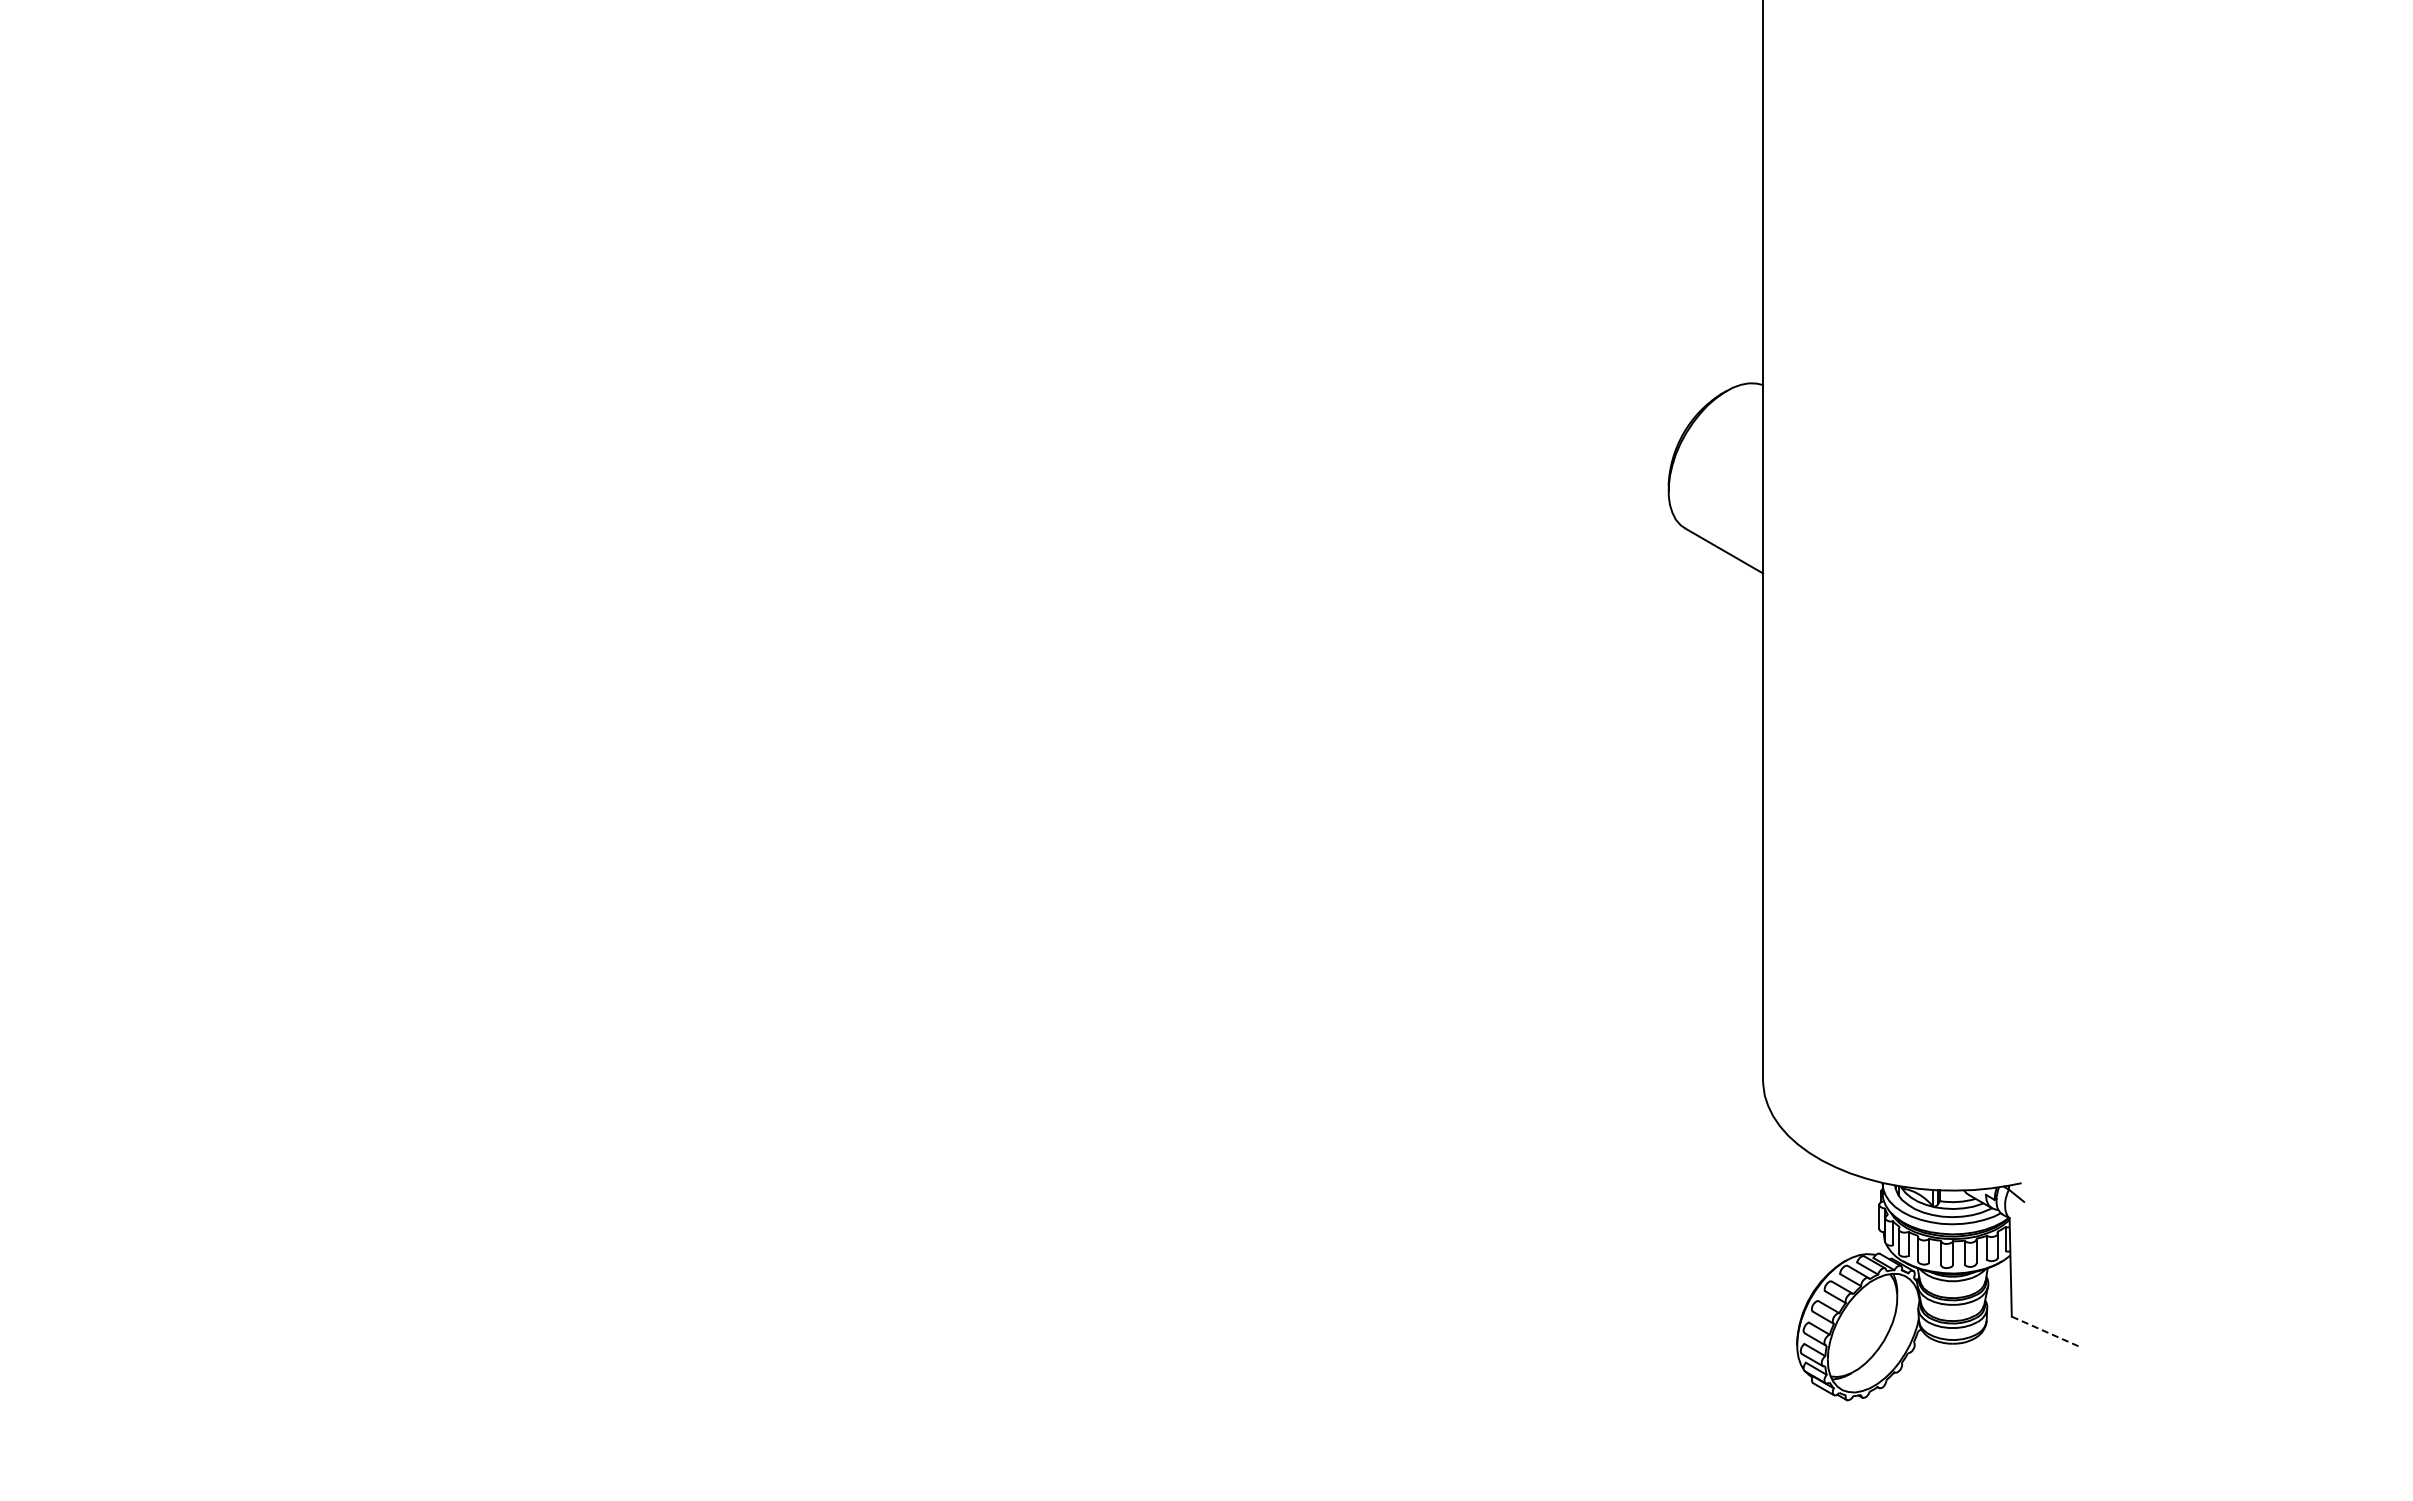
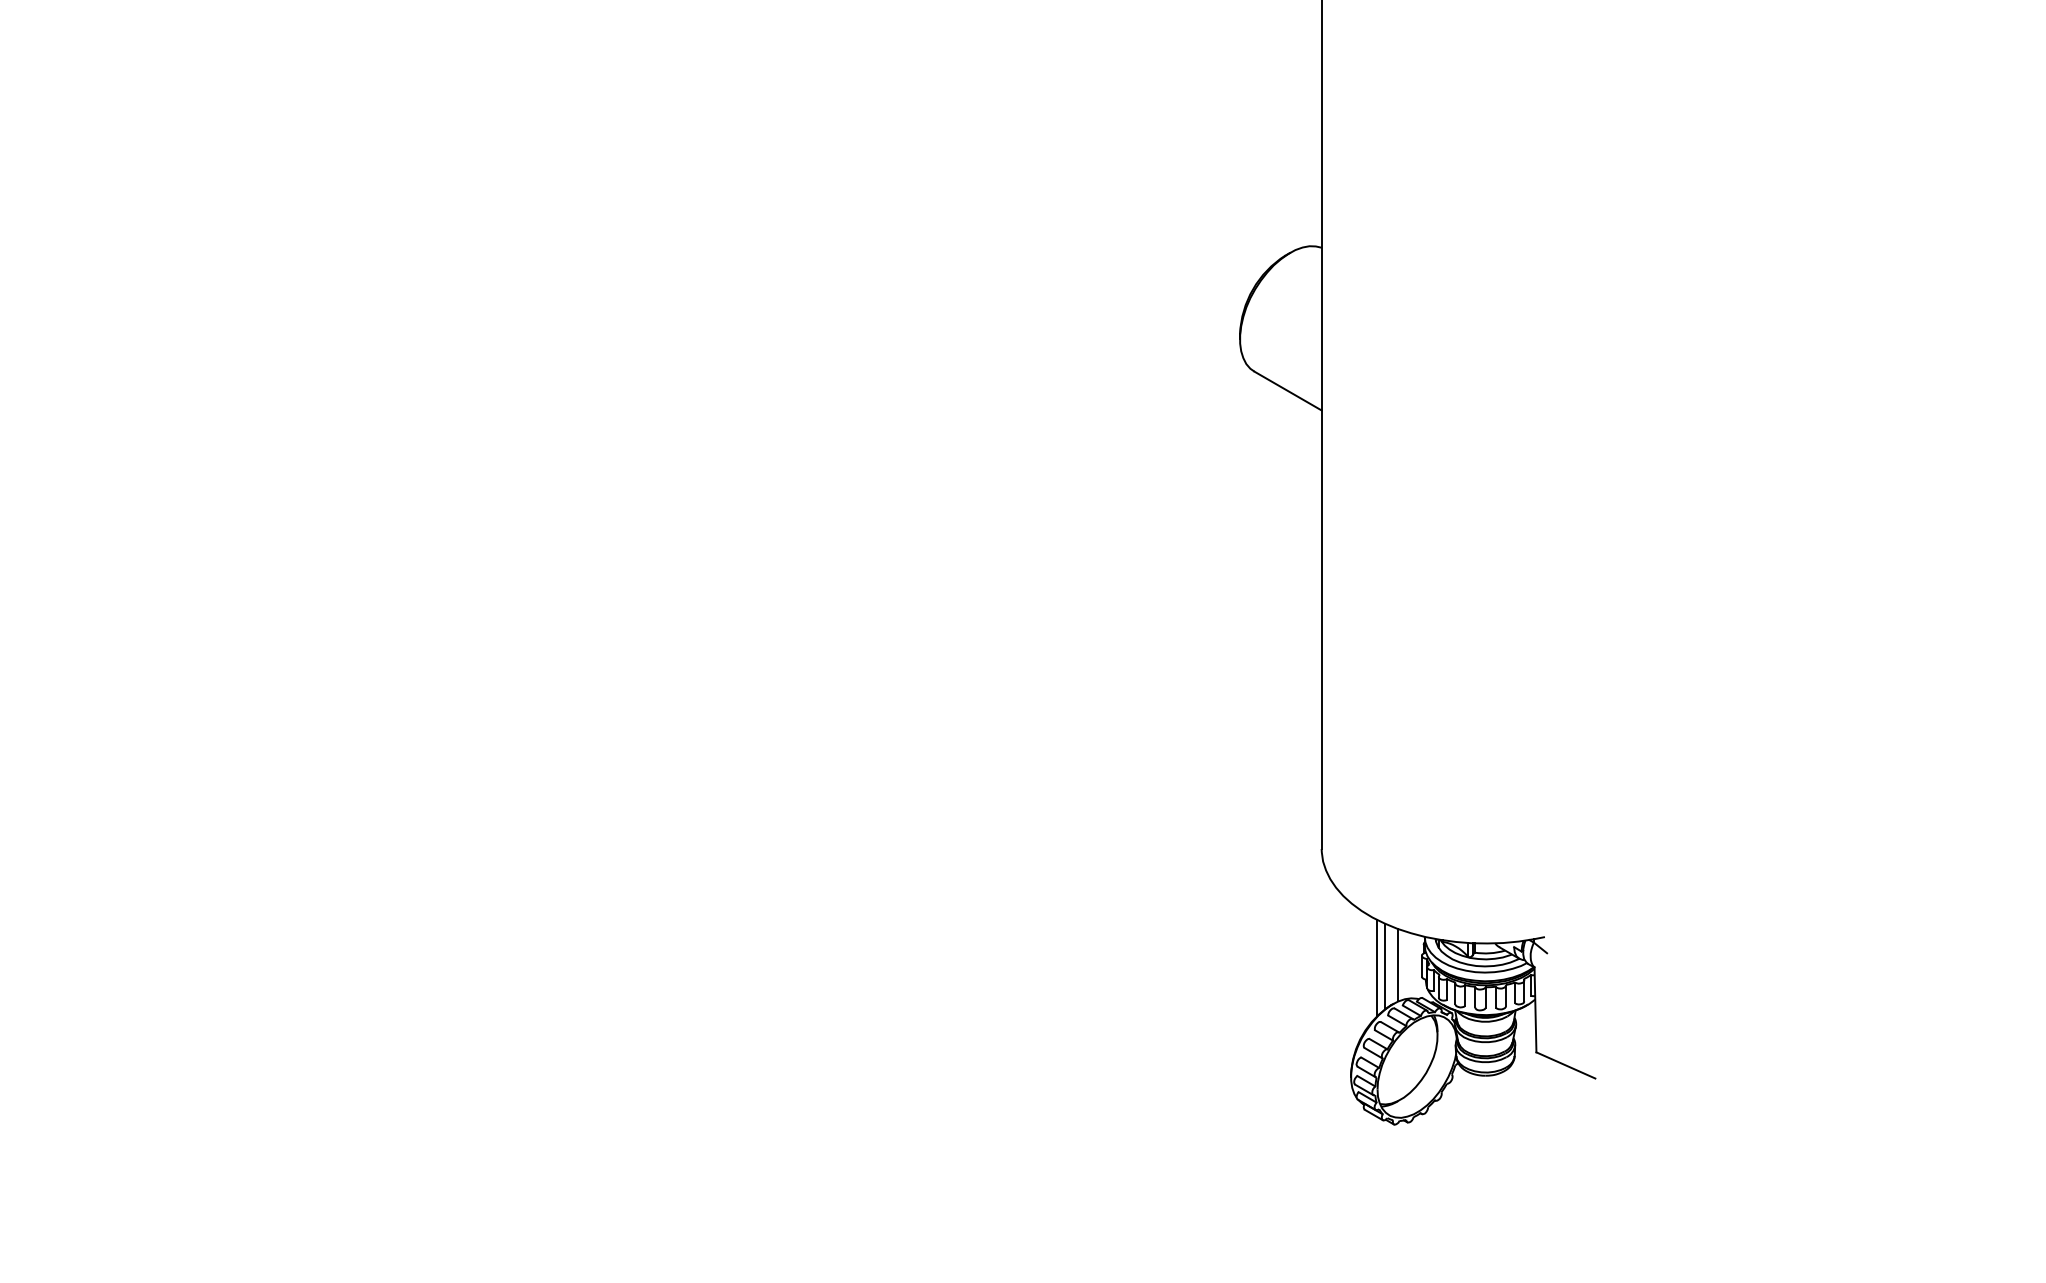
line: (1851, 1215) -> (1397, 964), added
line: (1836, 1216) -> (1385, 965), added
line: (1827, 1218) -> (1377, 967), added
line: (2046, 1332) -> (1566, 1066), dashed -> solid

